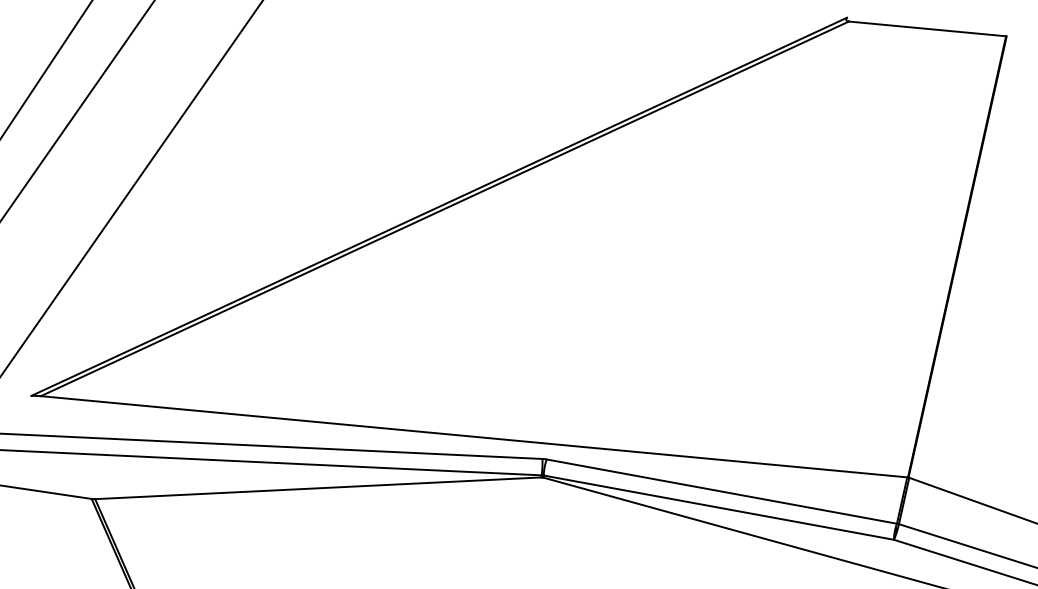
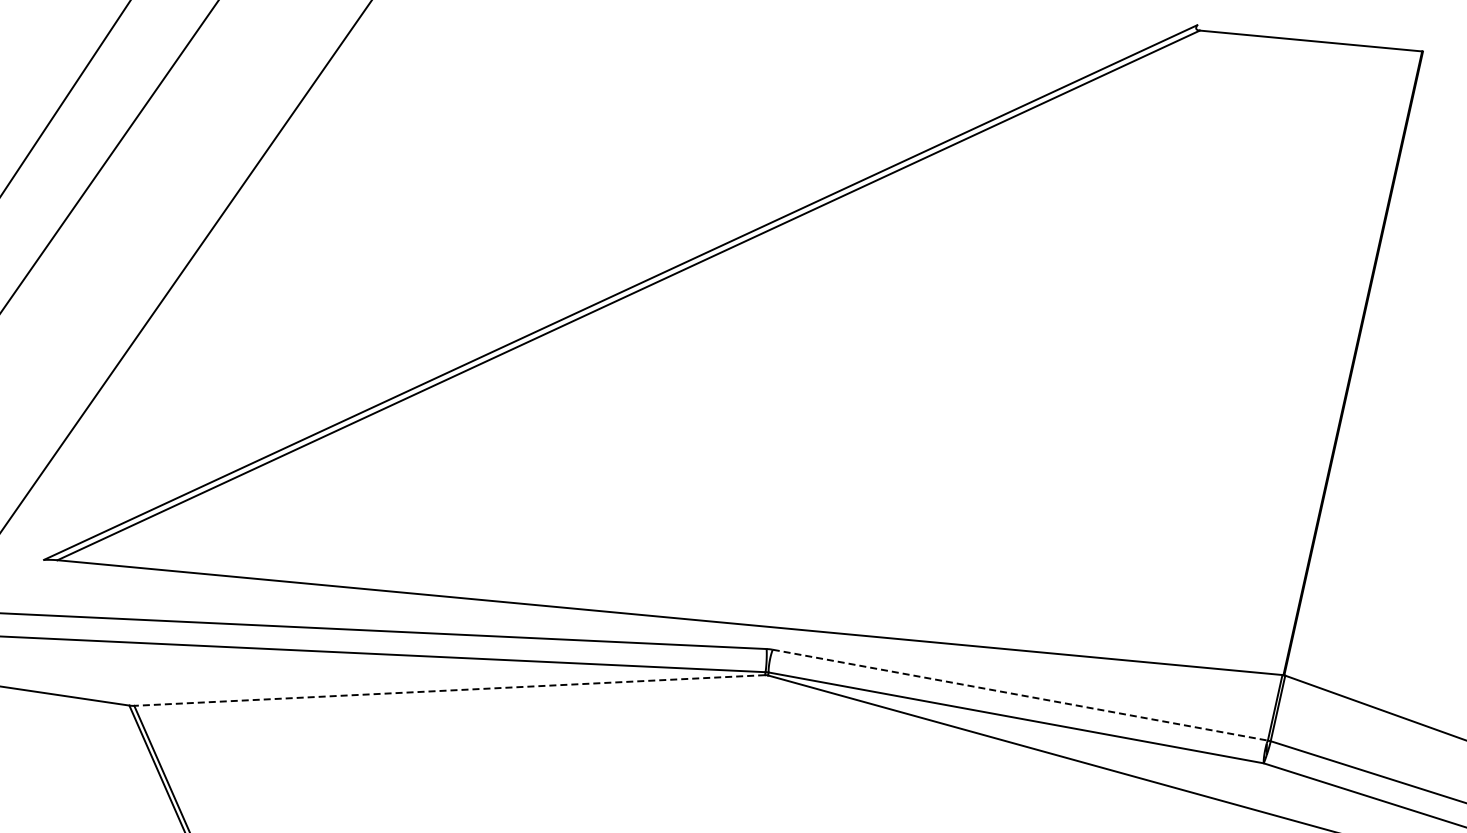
line: (318, 488) -> (449, 690), solid -> dashed
line: (721, 491) -> (1020, 695), solid -> dashed

